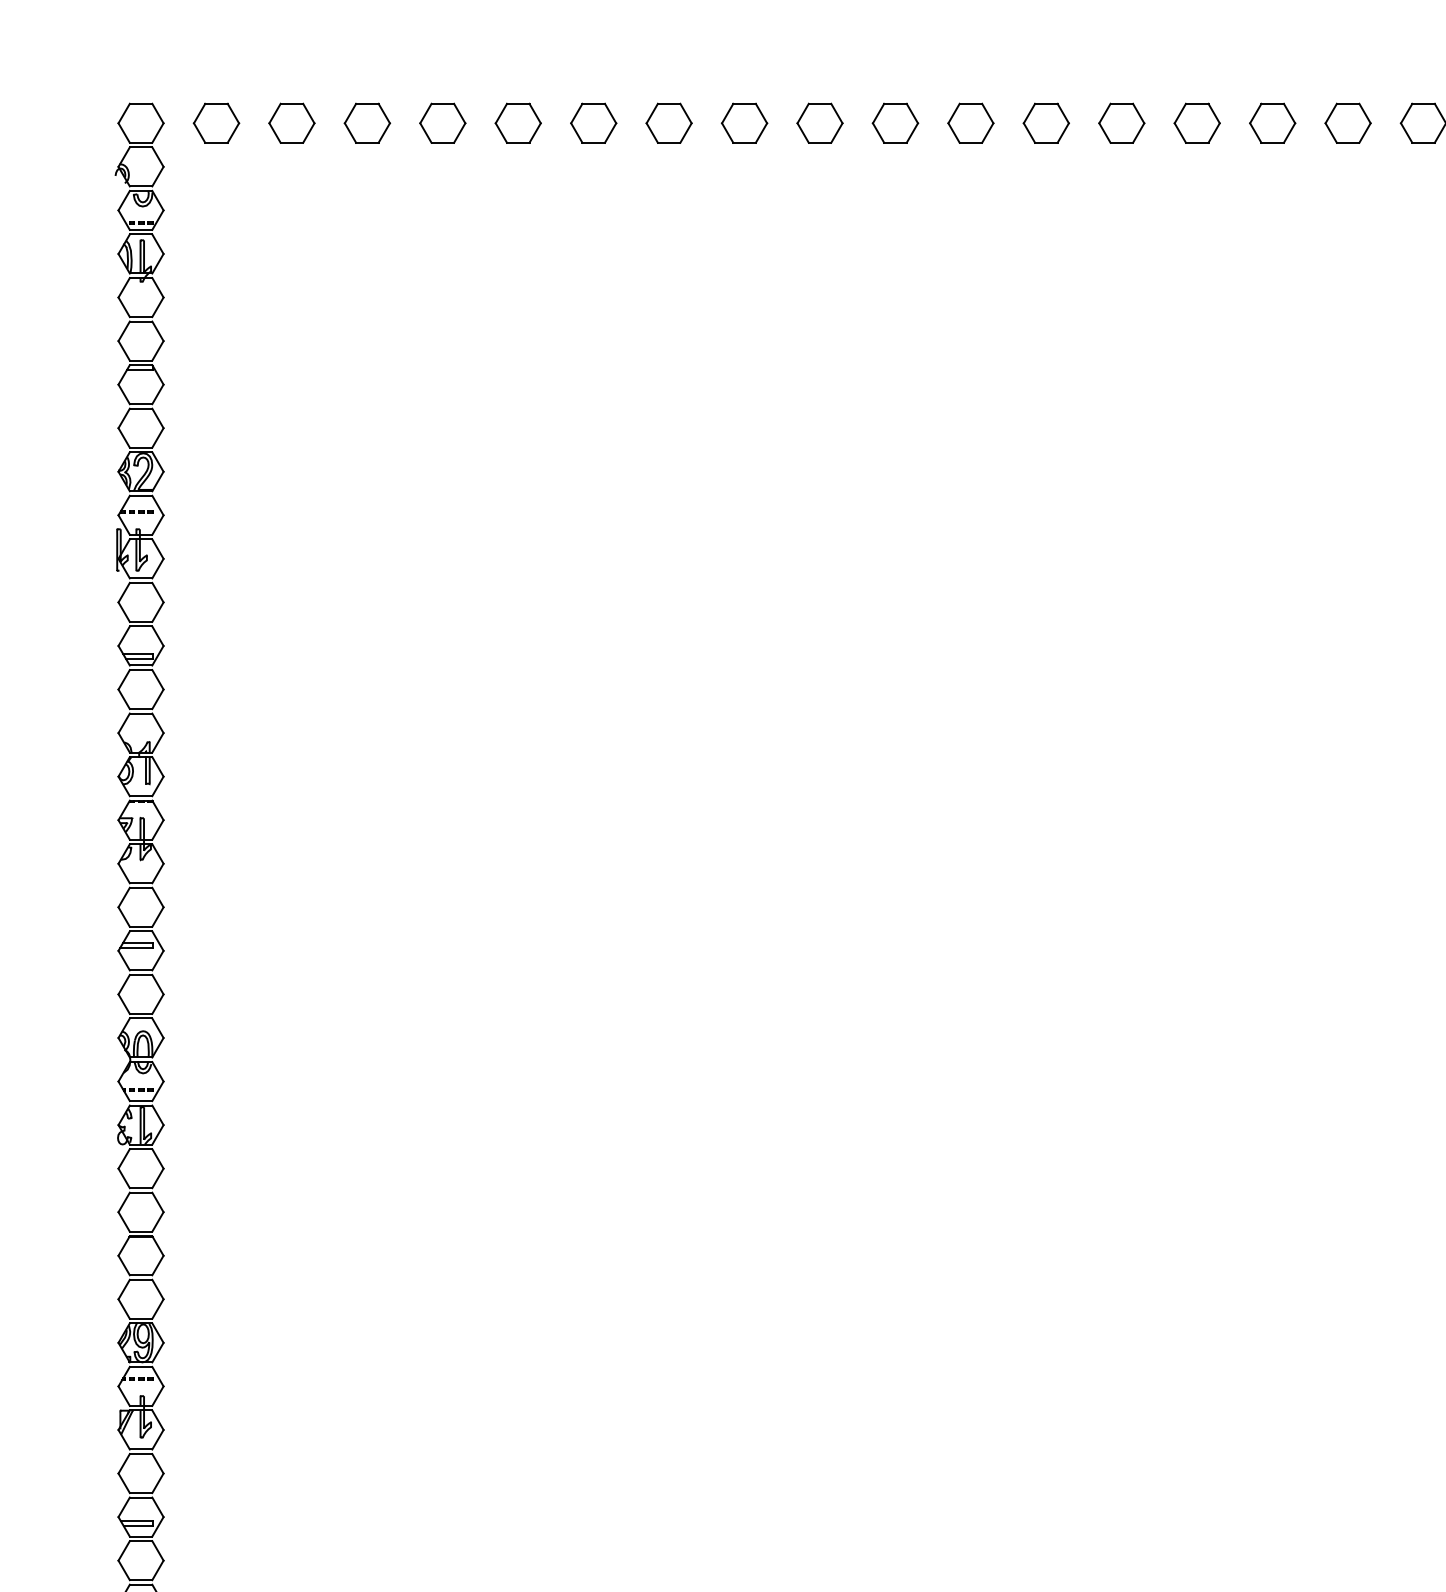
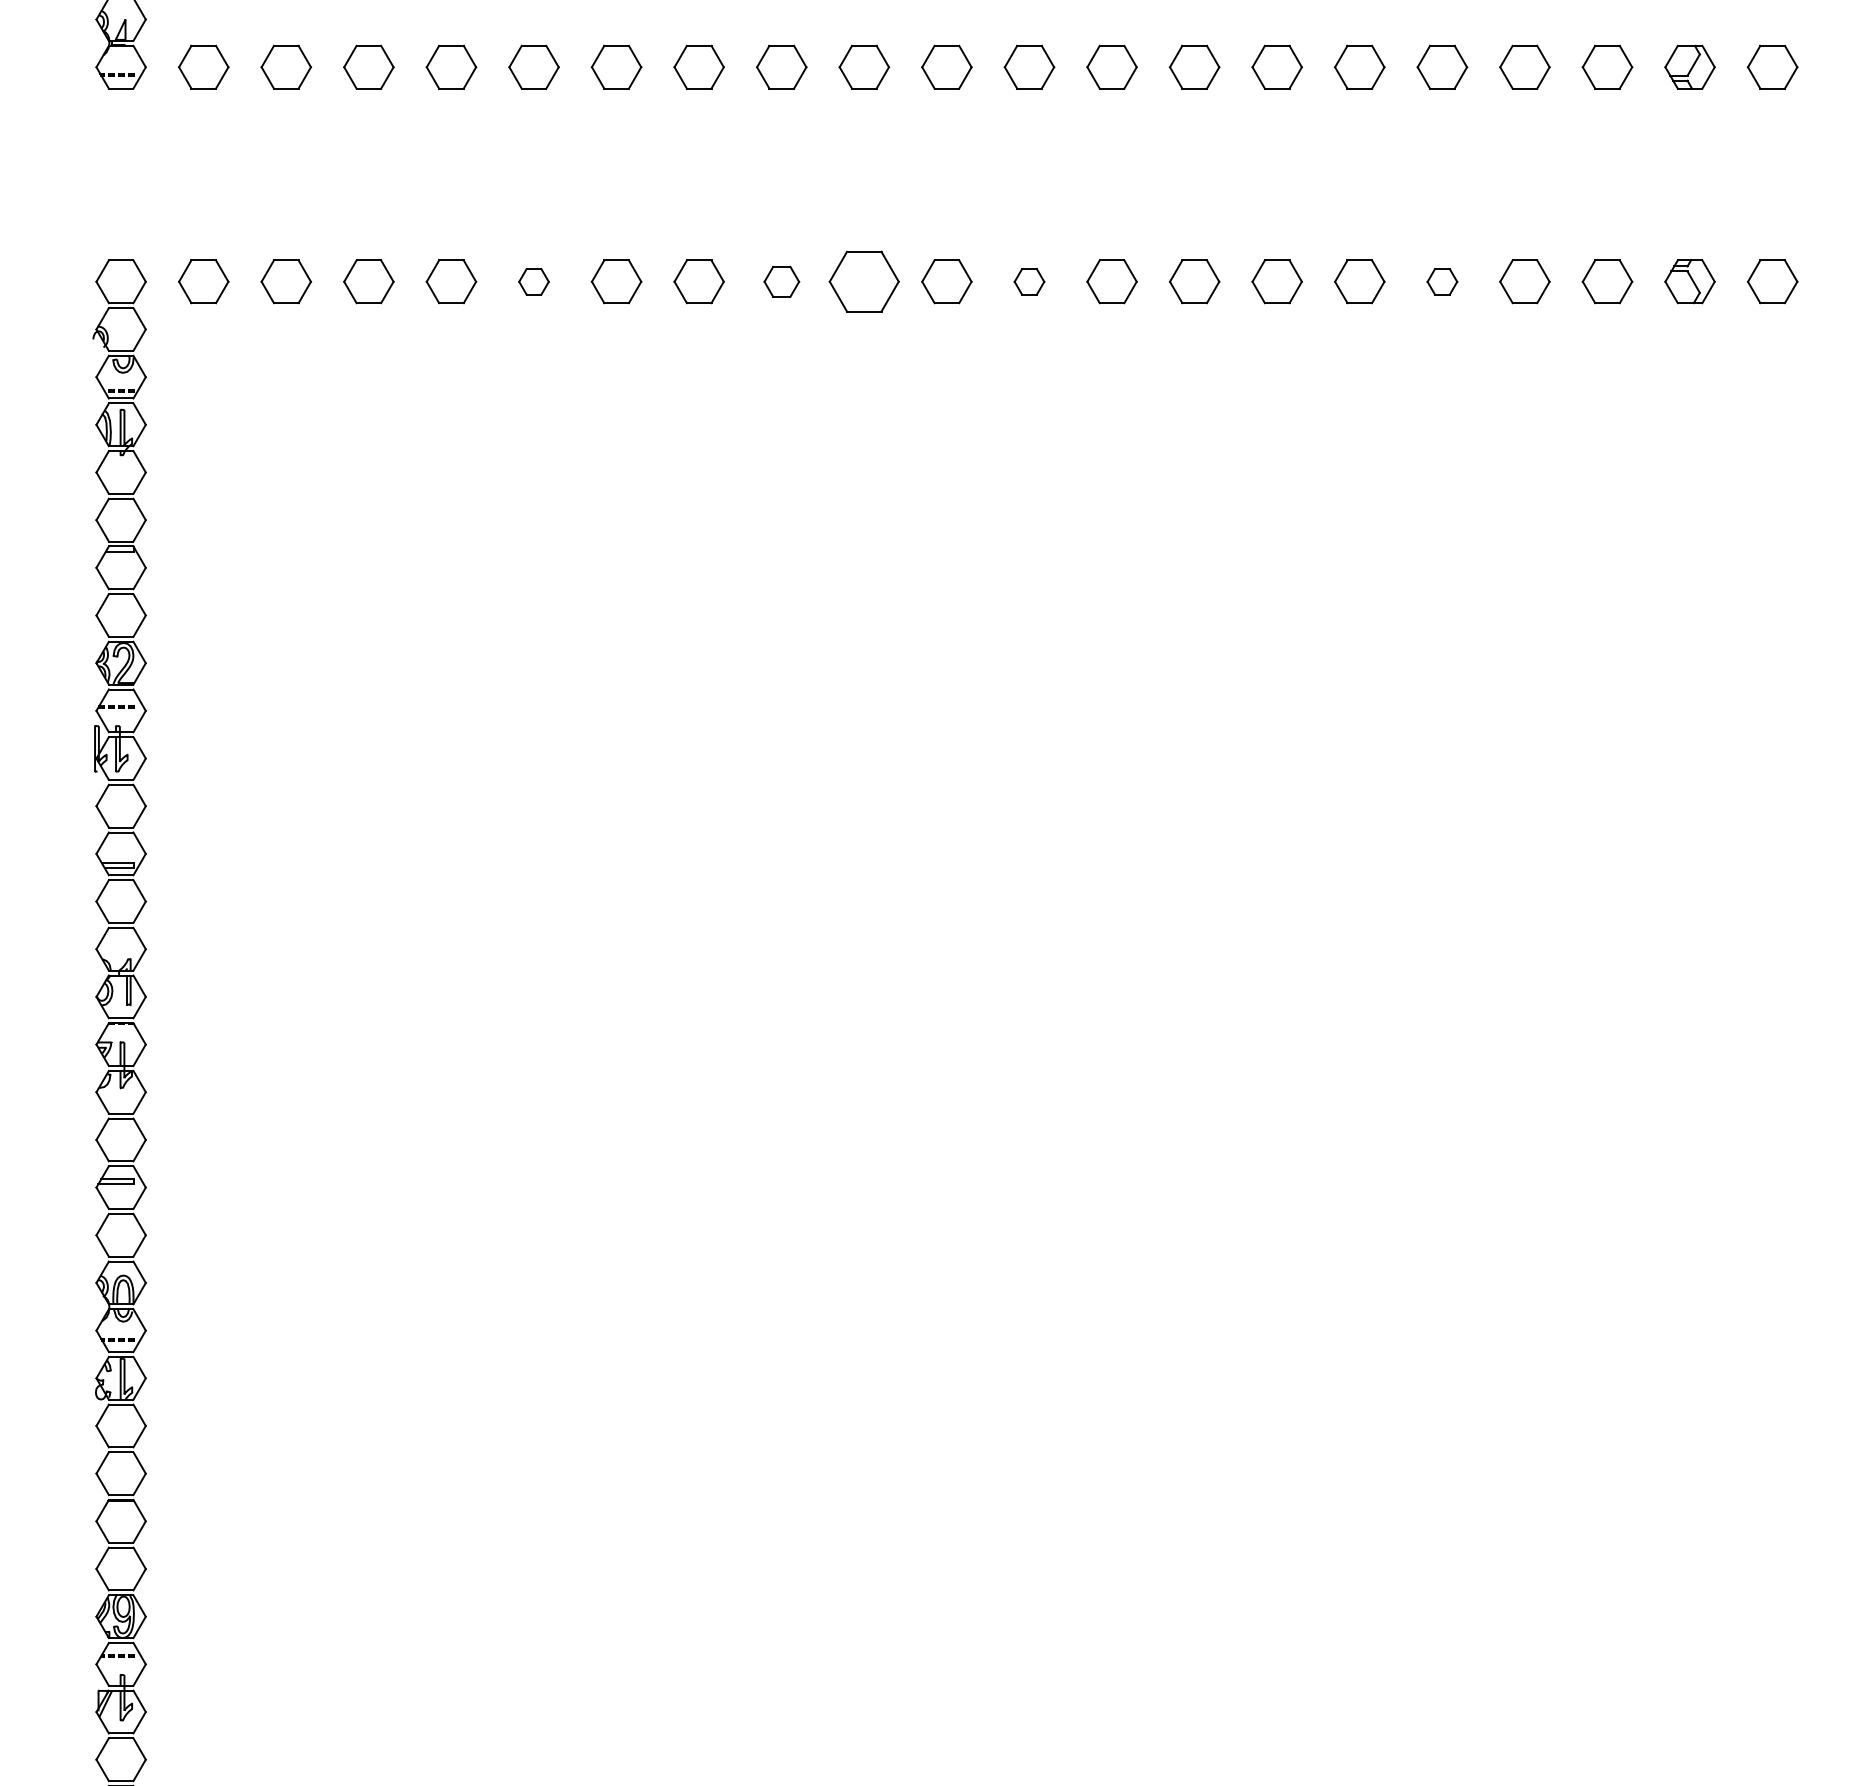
part: (517, 123) -> (533, 281), size x0.6
part: (744, 123) -> (781, 281), size x0.7
part: (820, 123) -> (864, 281), size x1.4
part: (970, 123) -> (1029, 281), size x0.6
part: (1348, 123) -> (1442, 281), size x0.6

